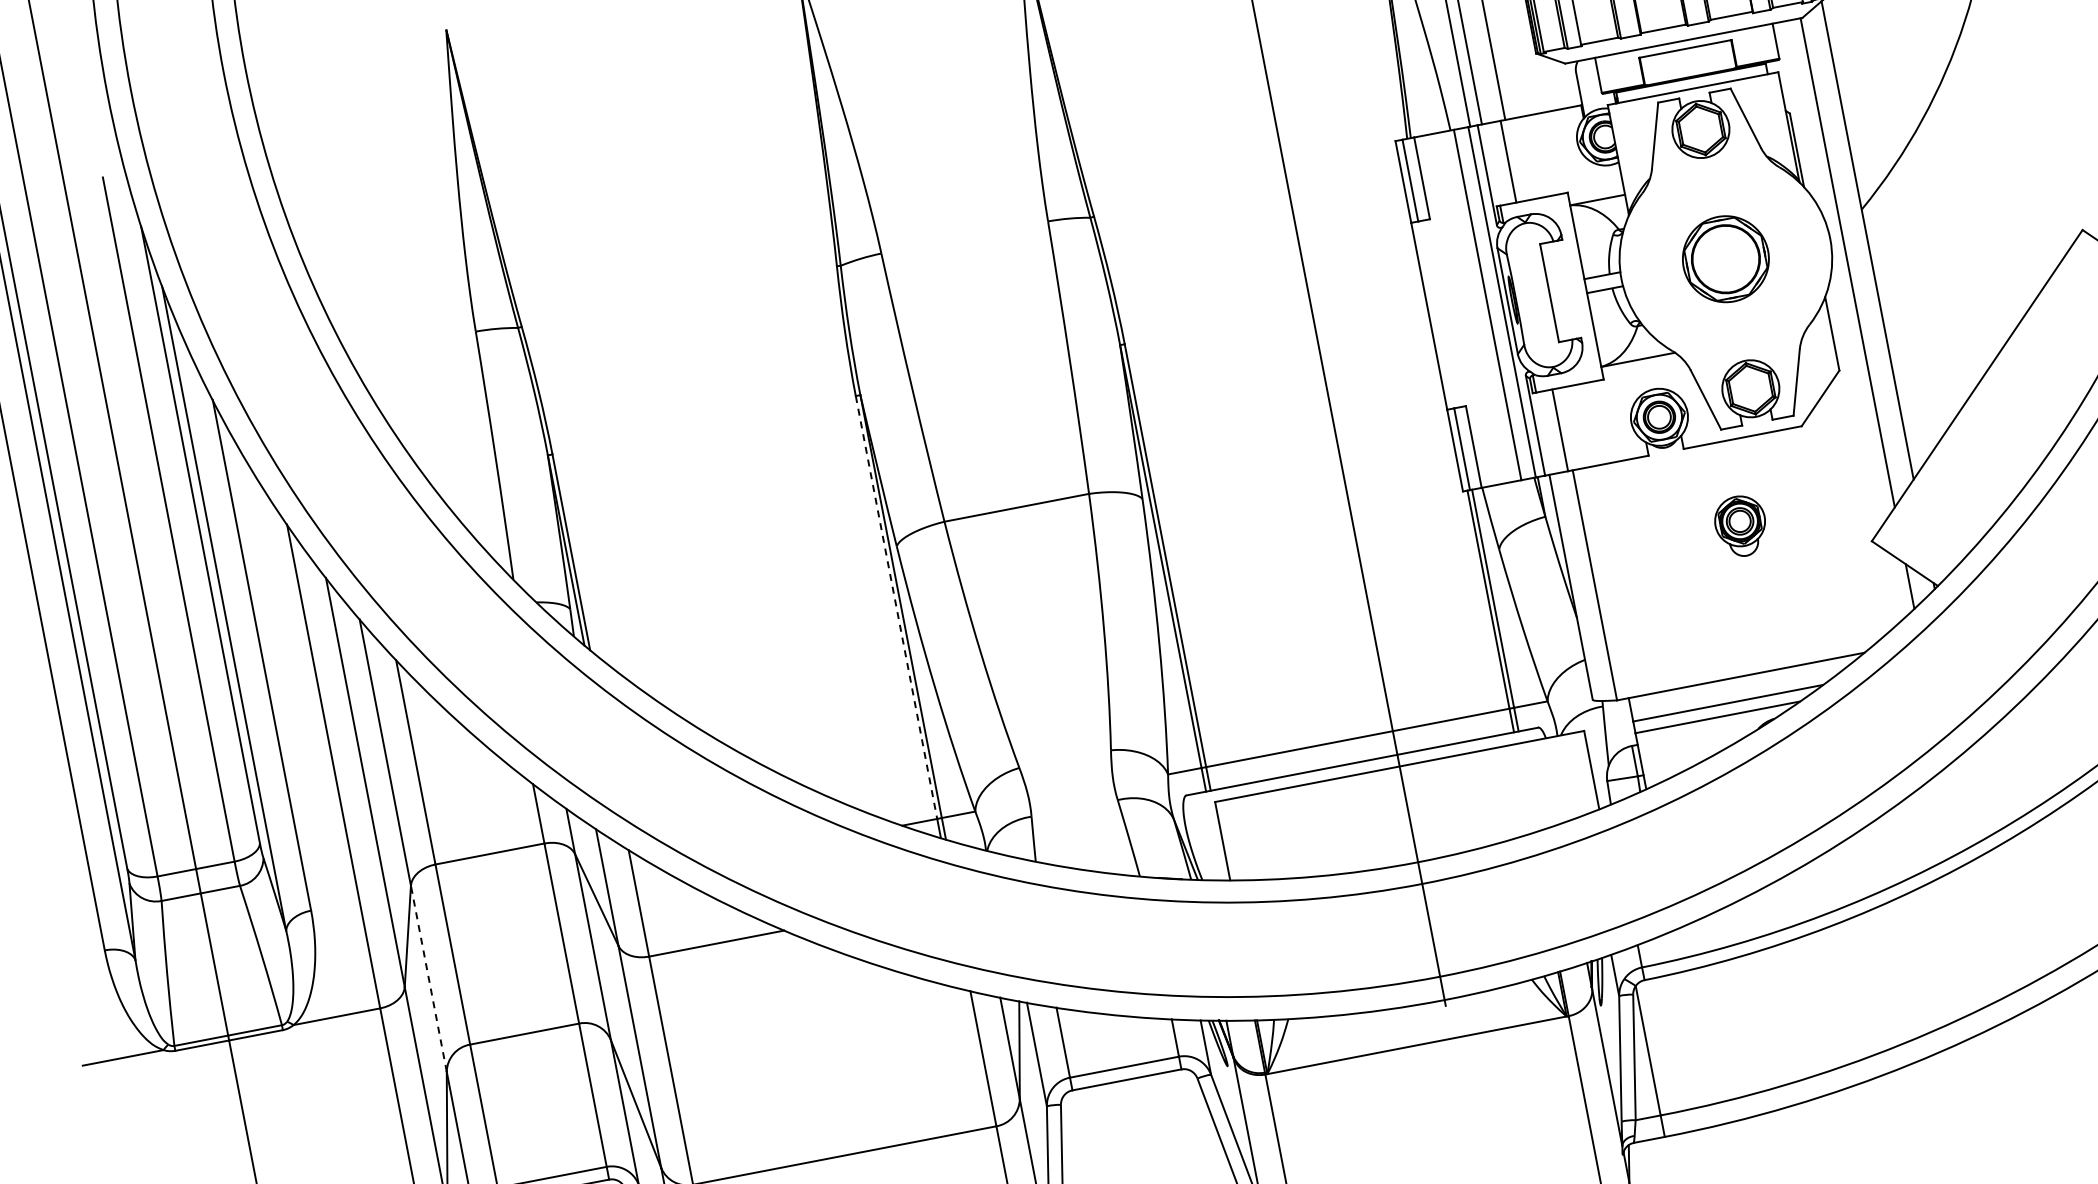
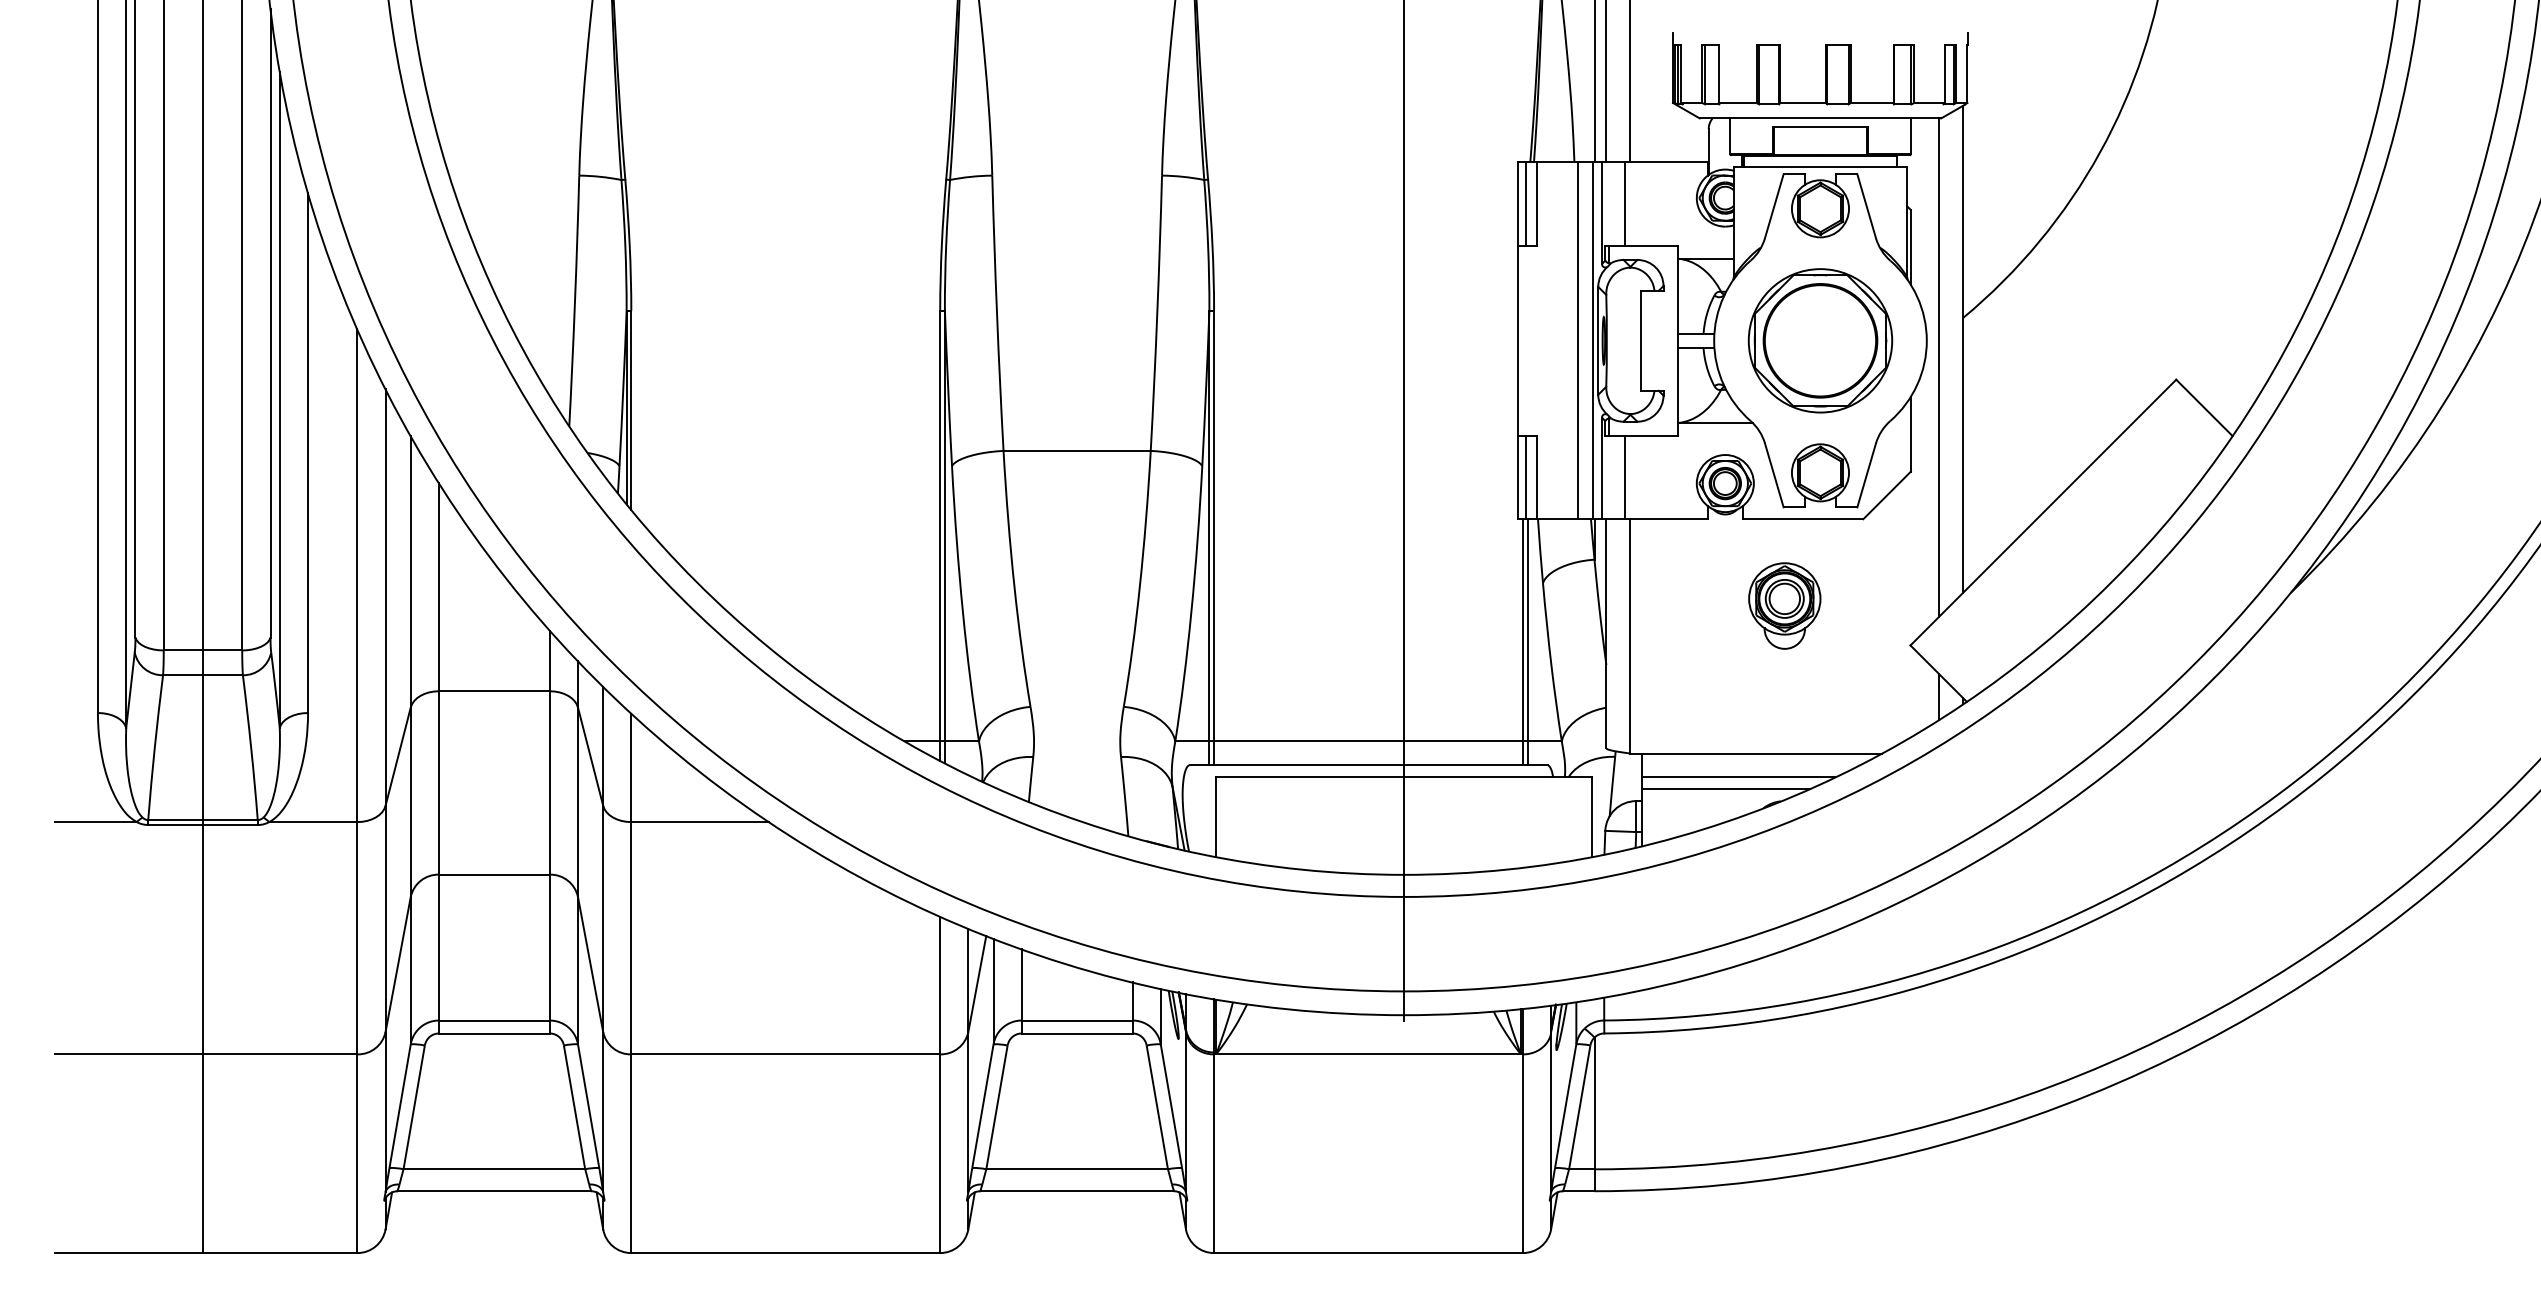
part: (1725, 258) -> (1820, 340), size x1.67
part: (1740, 525) -> (1784, 605), size x1.43
line: (896, 607) -> (940, 526), dashed -> solid
line: (428, 979) -> (410, 802), dashed -> solid

